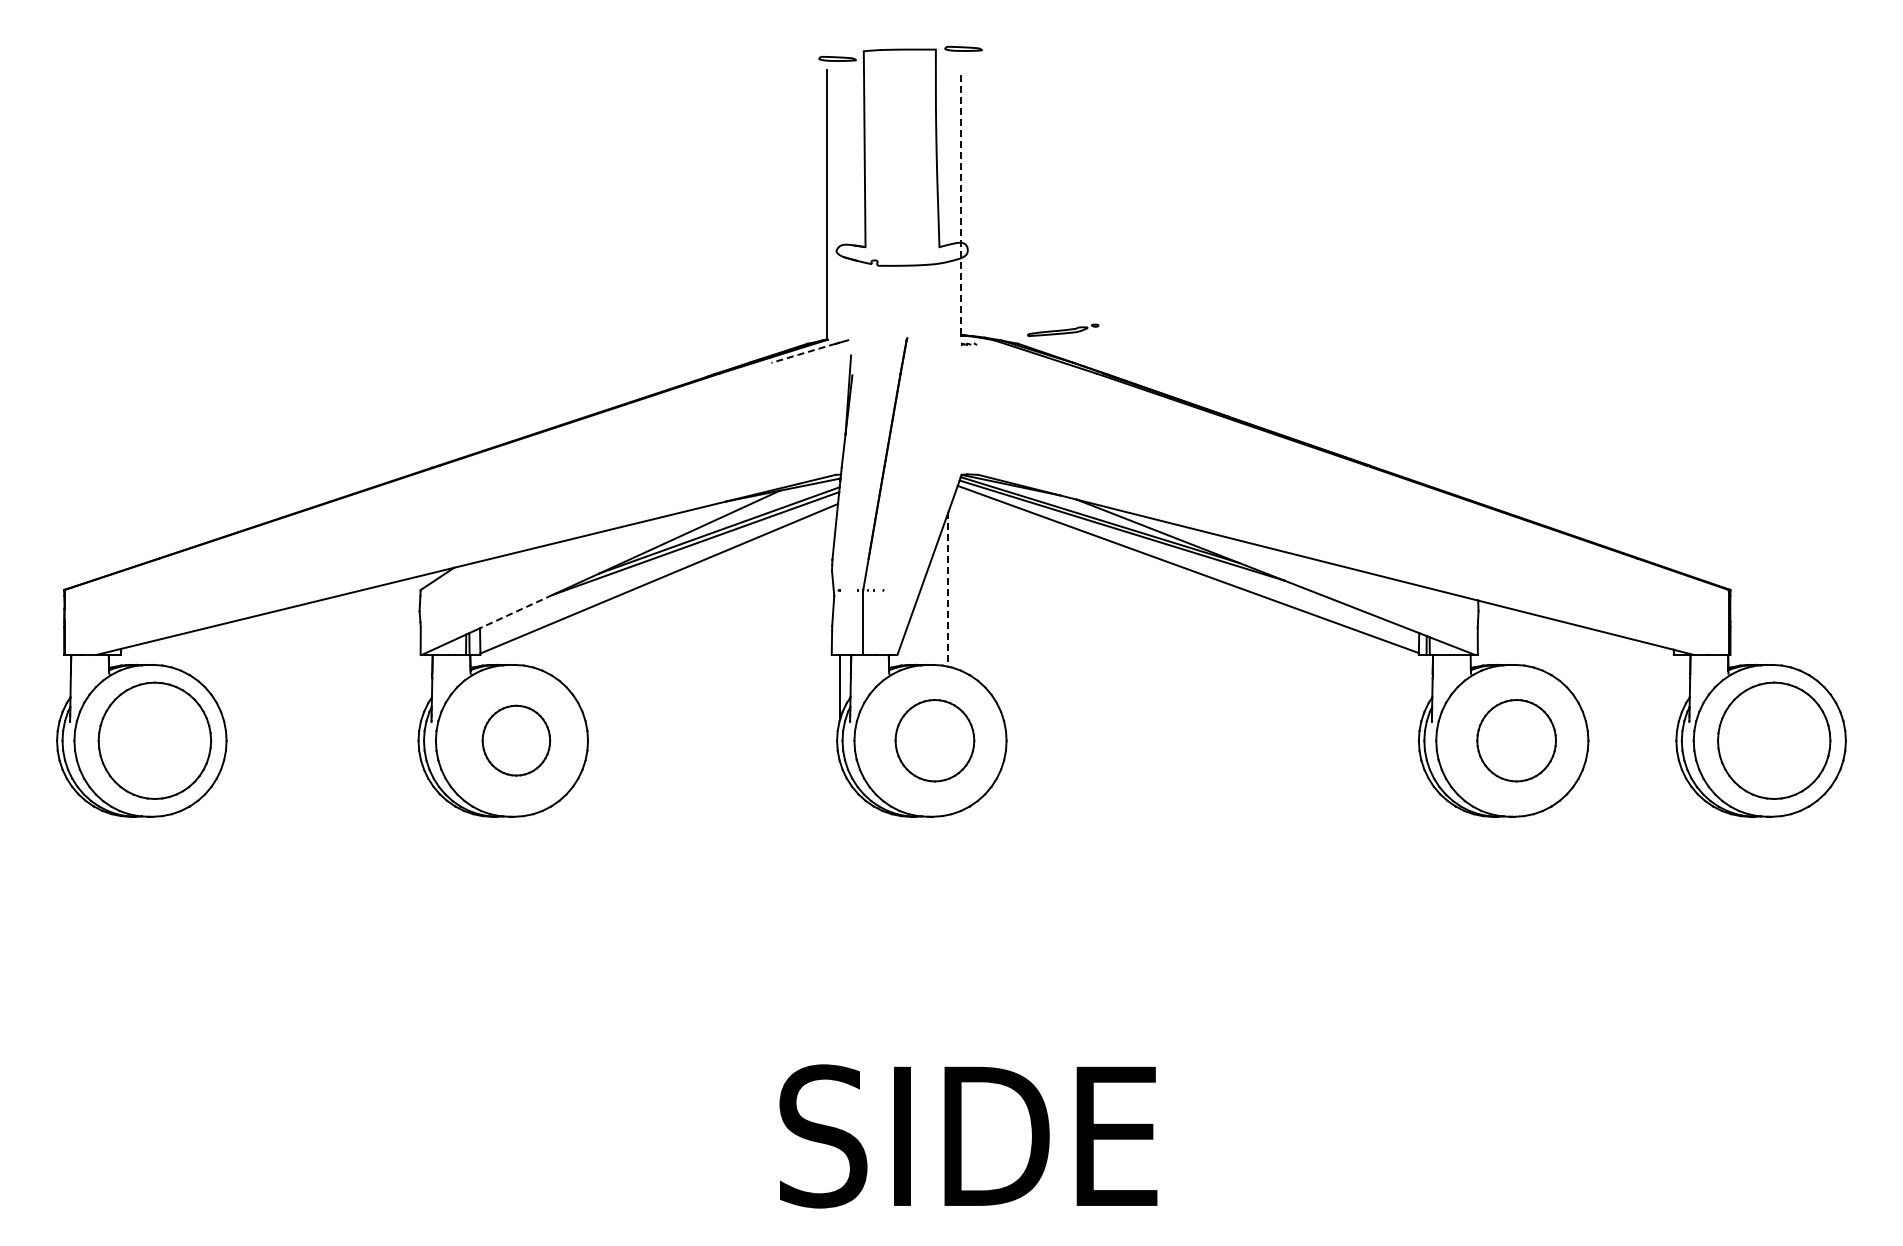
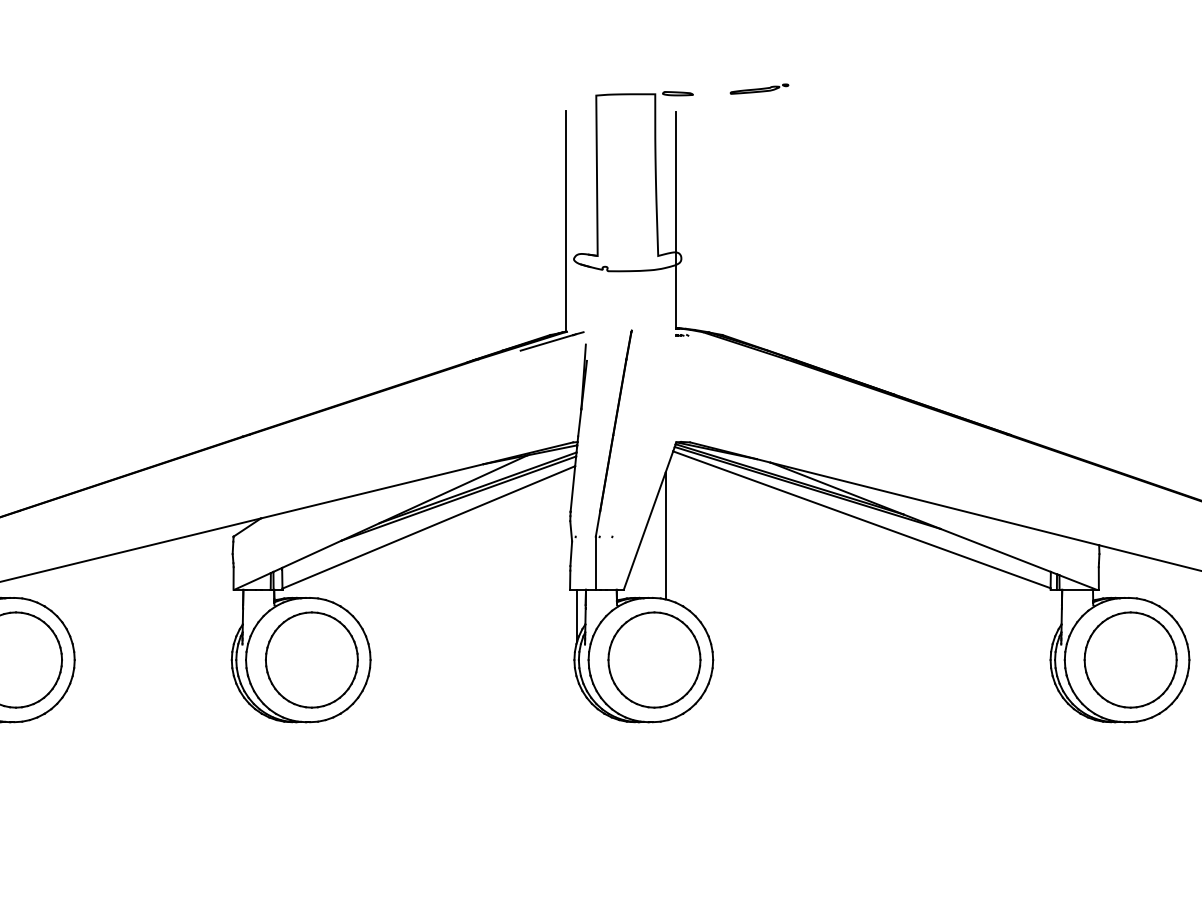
part: (837, 58) -> (574, 101), removed
line: (961, 202) -> (676, 219), dashed -> solid
part: (1063, 329) -> (759, 88), moved
line: (803, 353) -> (546, 343), dashed -> solid
line: (948, 589) -> (665, 536), dashed -> solid
line: (516, 611) -> (312, 554), dashed -> solid
part: (516, 740) -> (312, 659), size x1.67
part: (934, 740) -> (654, 659), size x1.43
part: (1516, 740) -> (1130, 659), size x1.43

